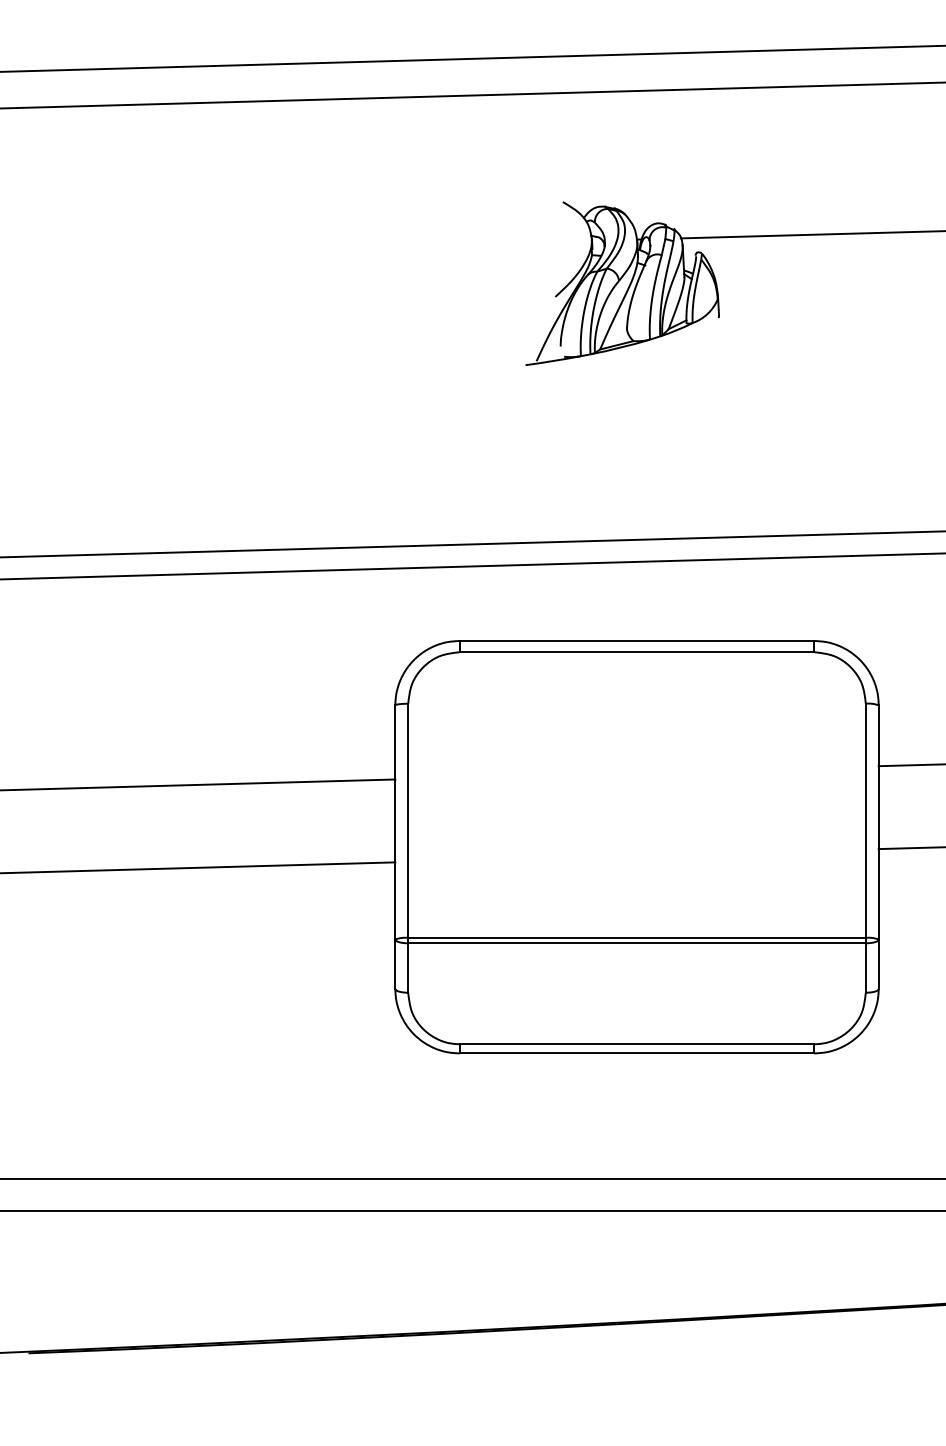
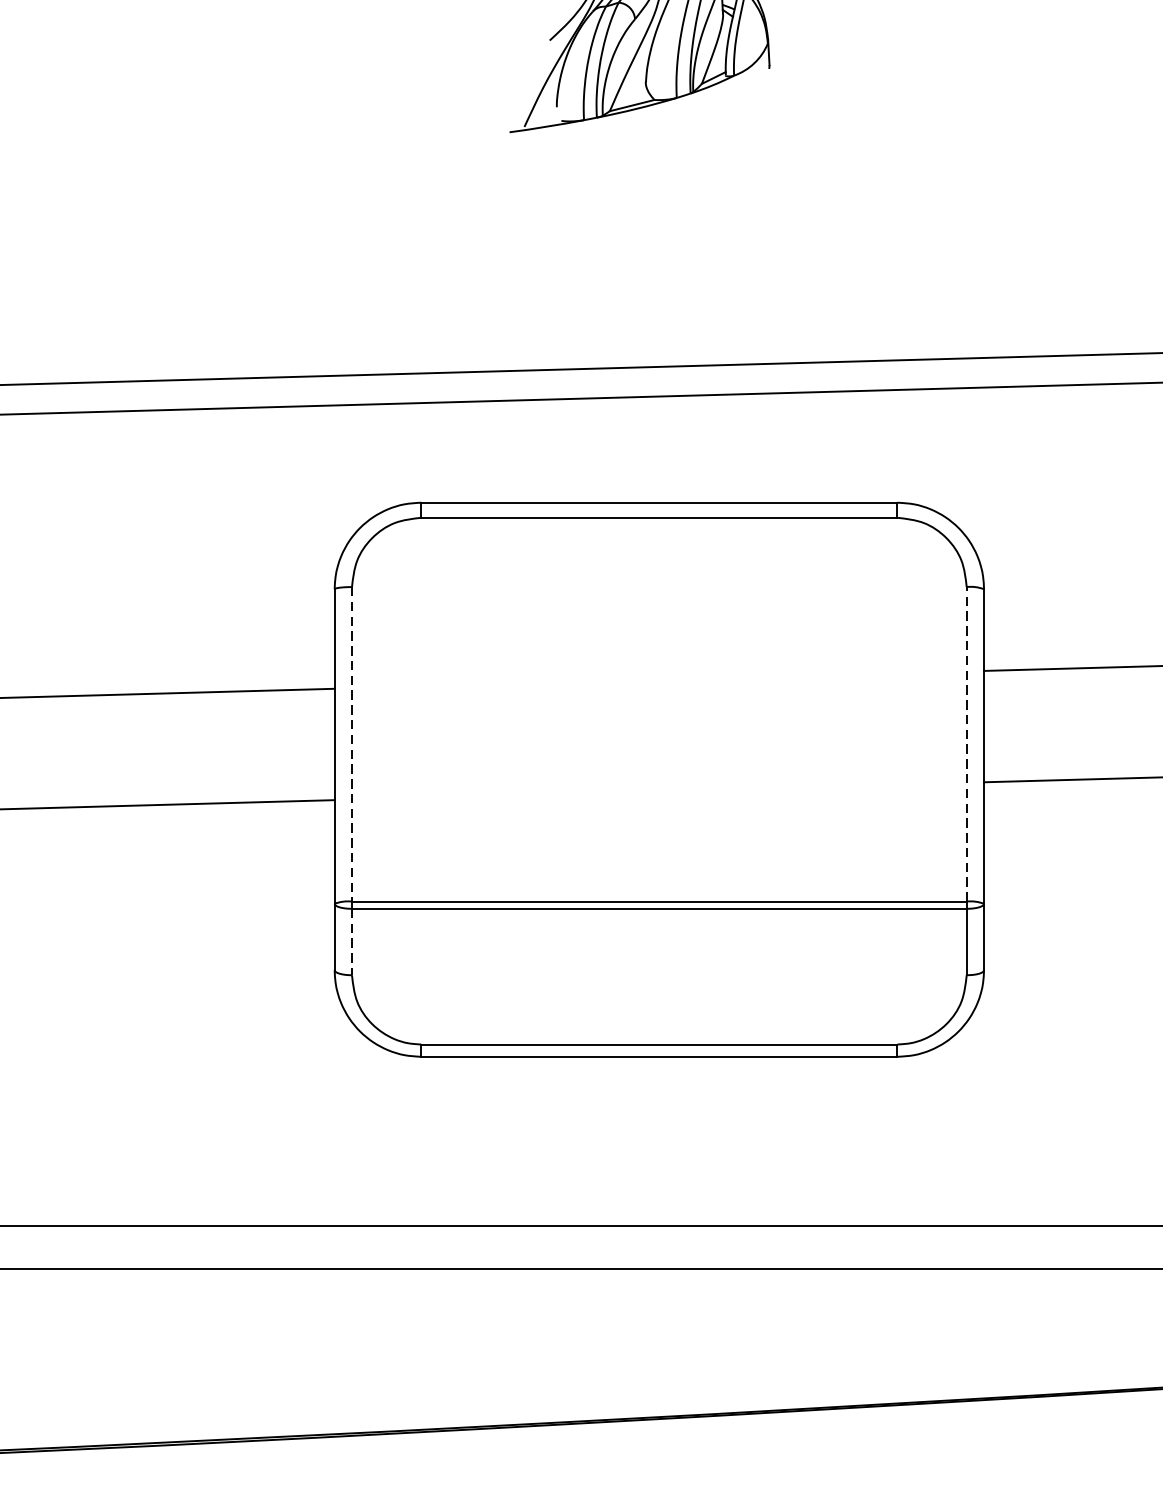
line: (865, 820) -> (966, 743), solid -> dashed
line: (408, 821) -> (352, 745), solid -> dashed
line: (408, 968) -> (352, 942), solid -> dashed

